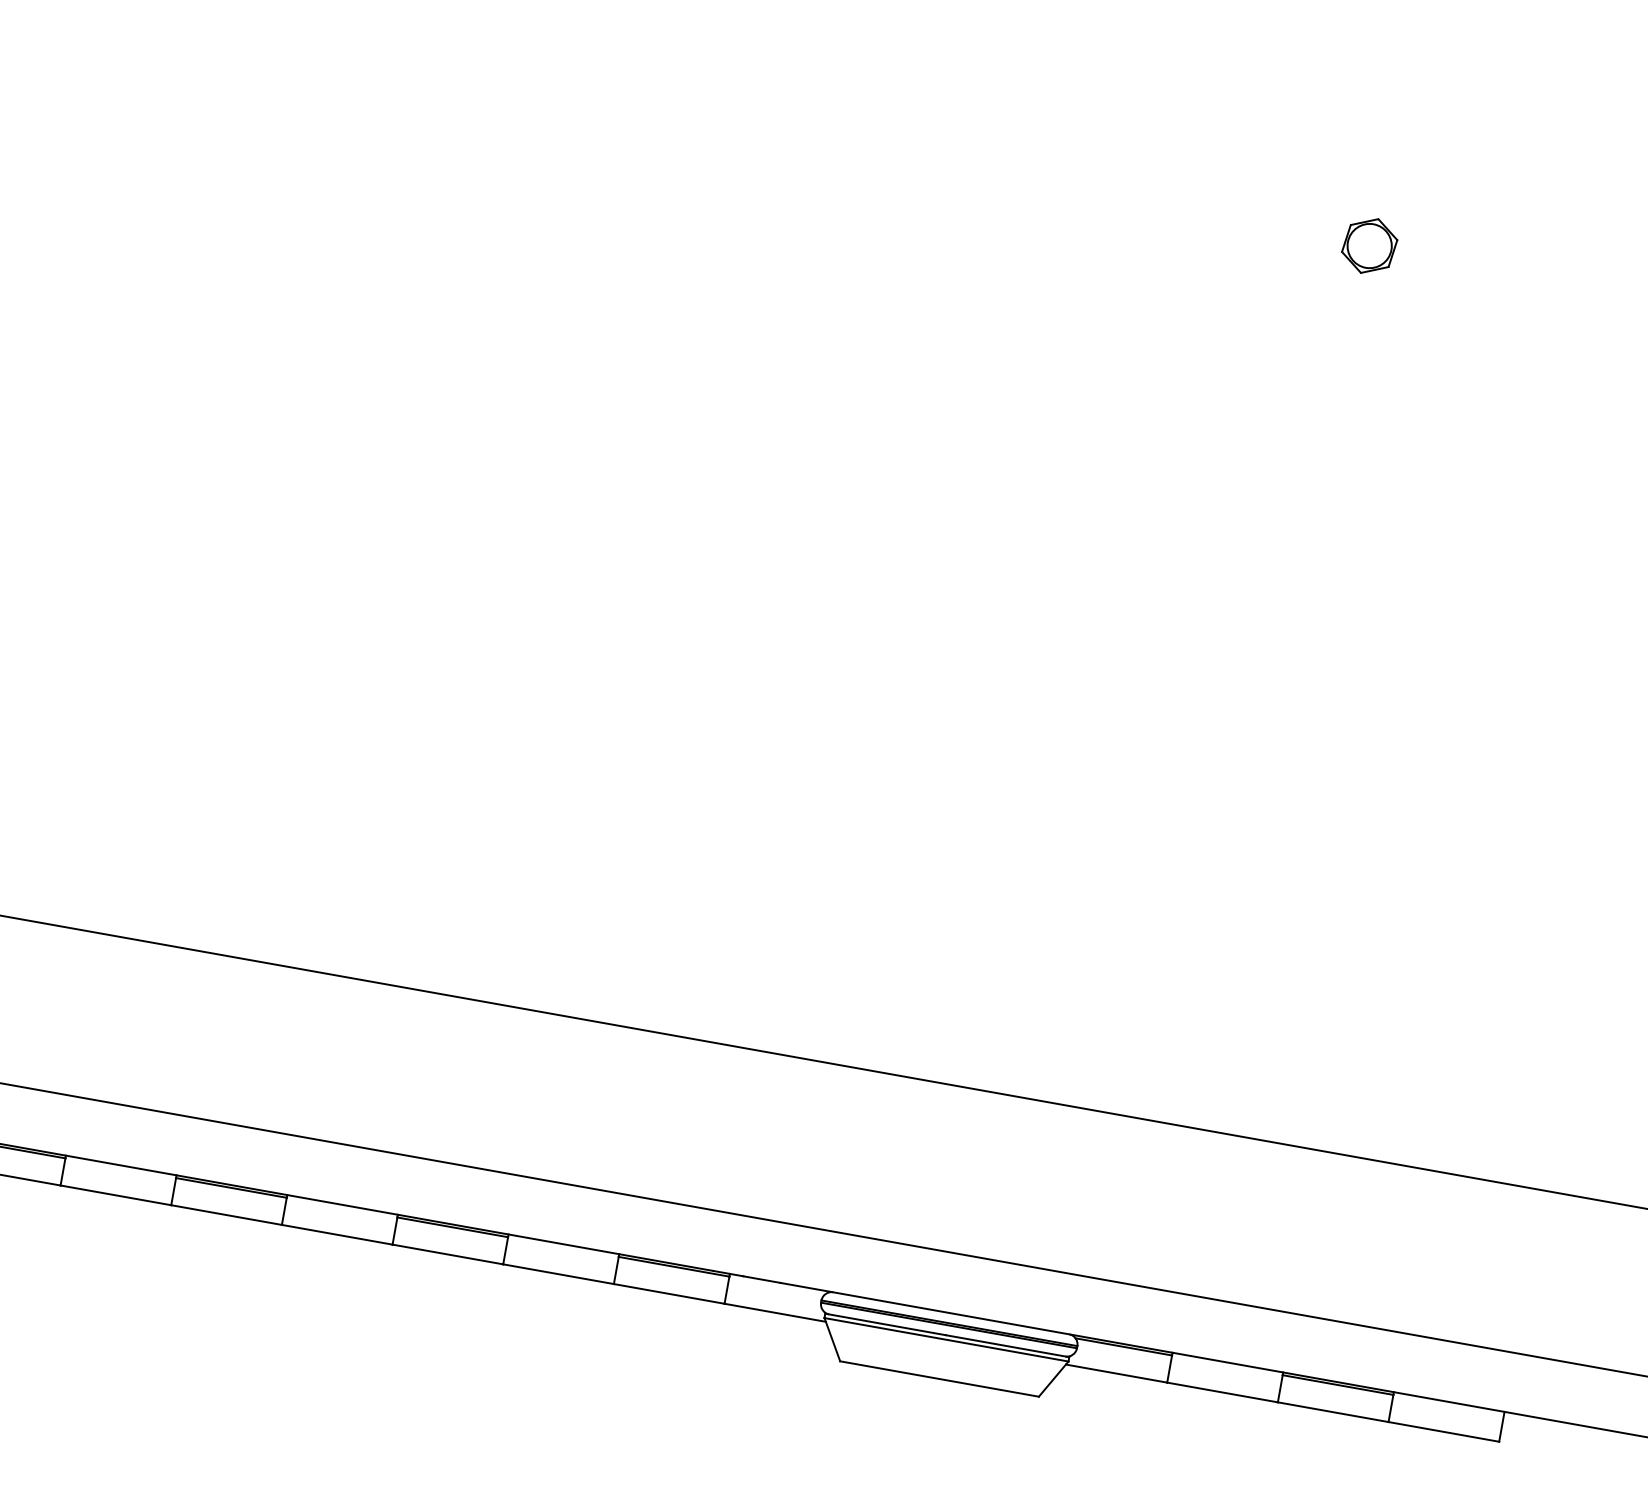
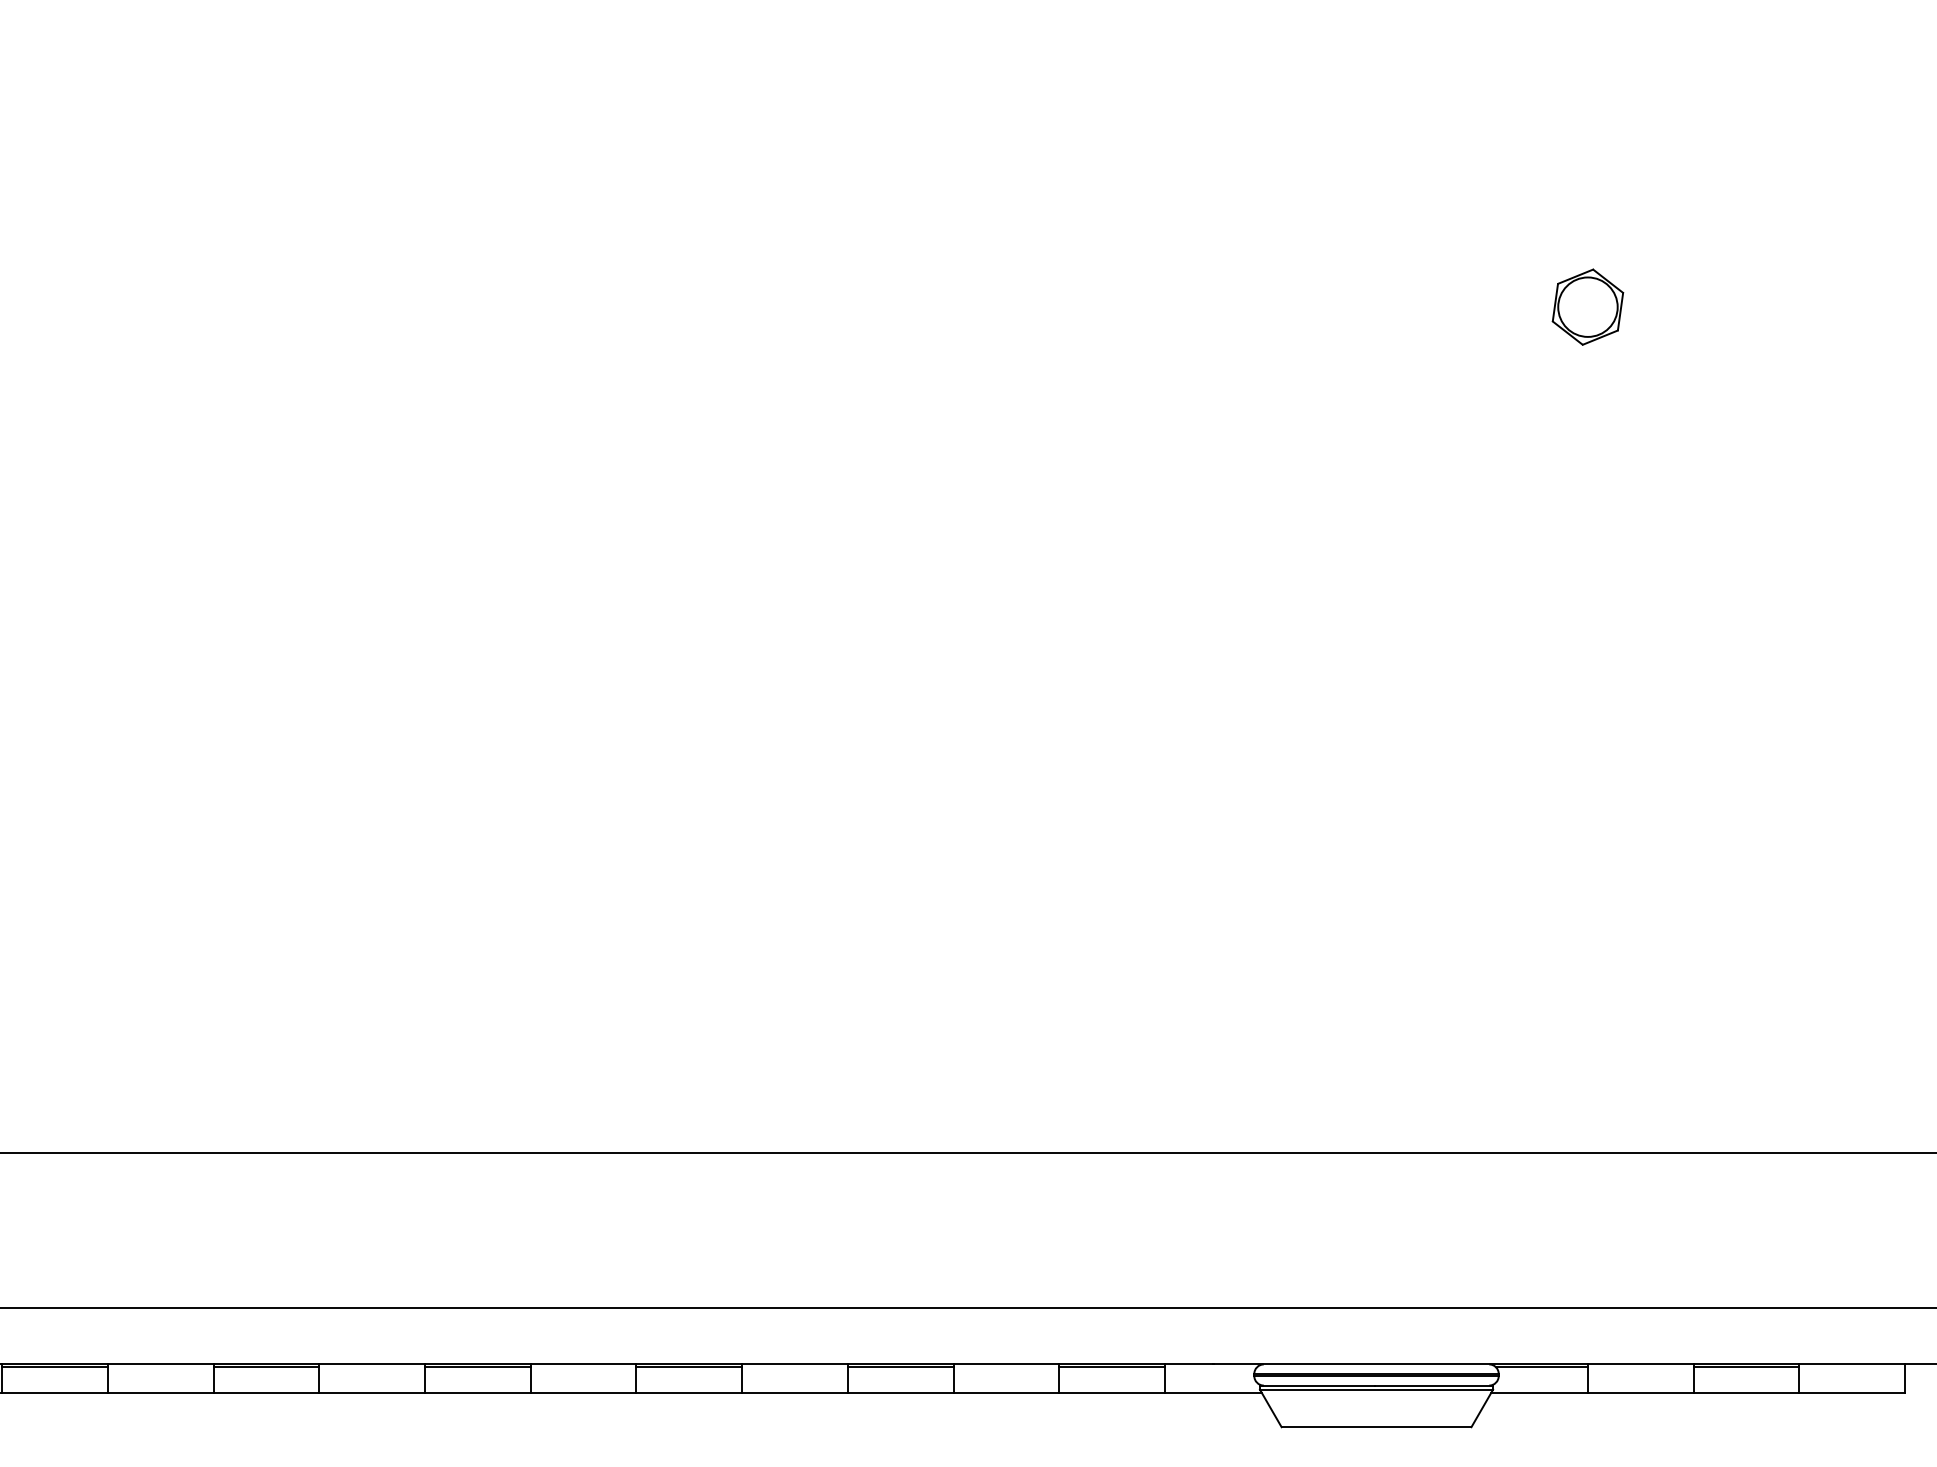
part: (1369, 245) -> (1587, 306), size x1.43

